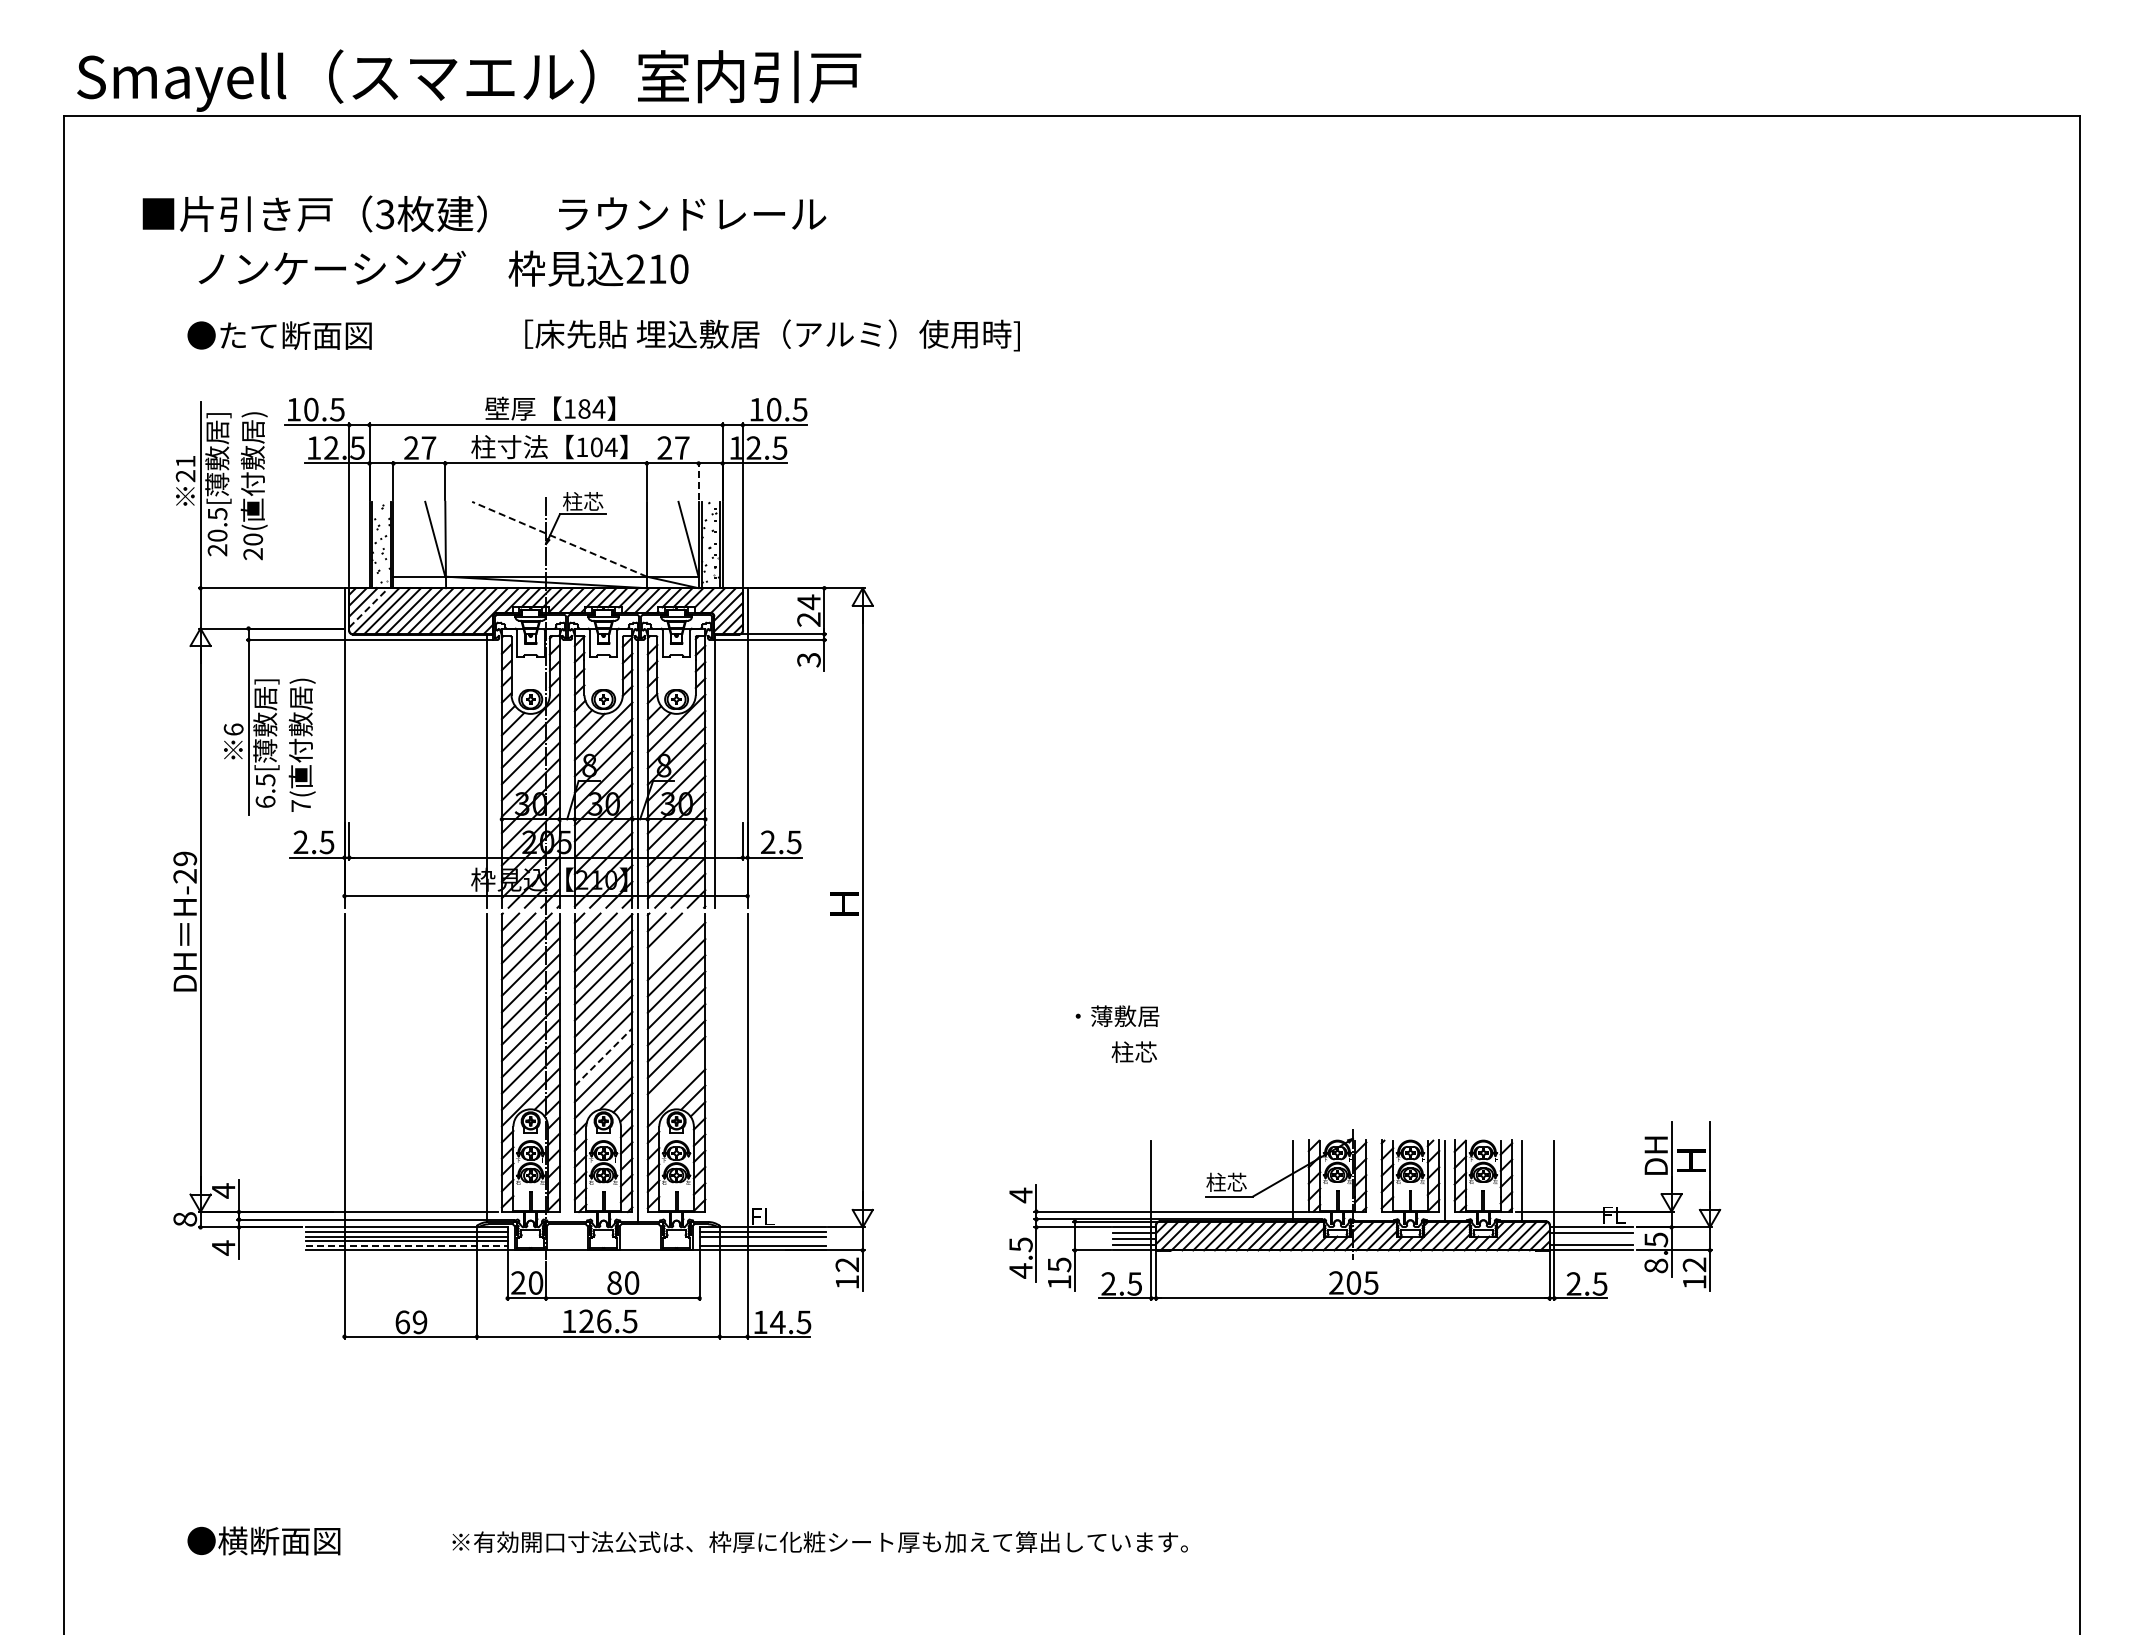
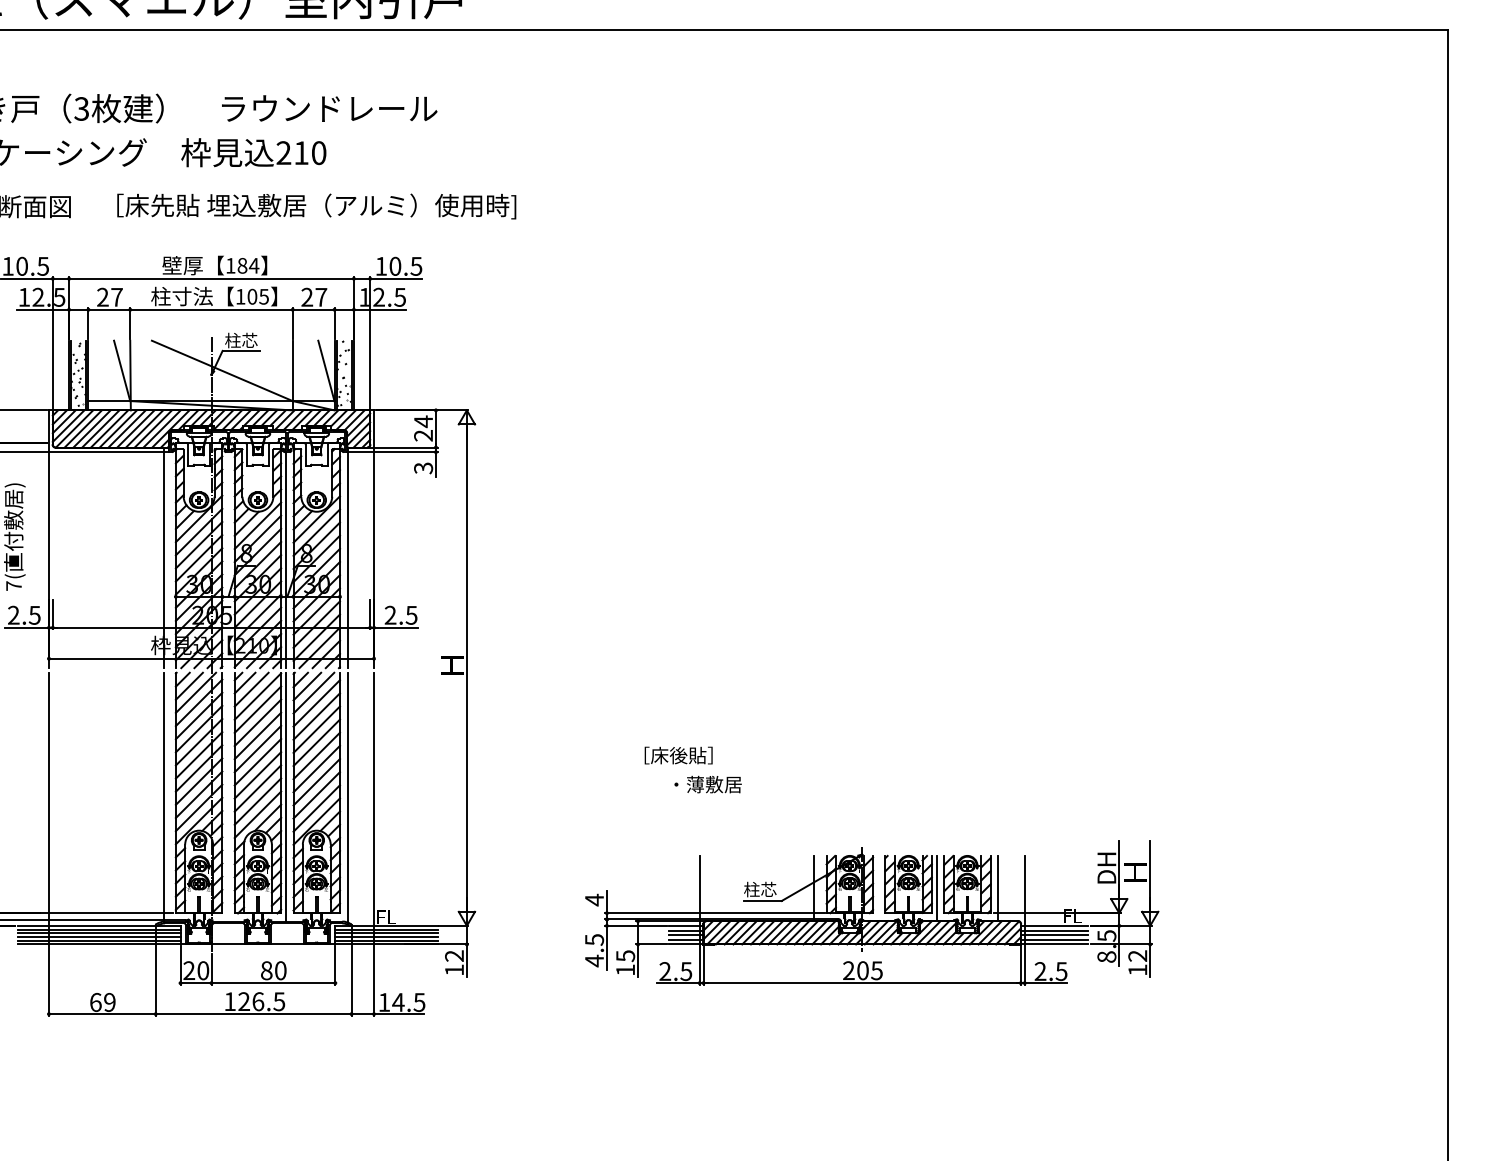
text: (772, 335) -> (316, 206), moved
text: (610, 447) -> (263, 296), 104 -> 105
line: (698, 480) -> (334, 323), dashed -> solid
line: (559, 539) -> (222, 371), dashed -> solid
line: (368, 607) -> (68, 425), dashed -> solid
line: (672, 938) -> (313, 692), added
text: (1121, 1016) -> (675, 755), ・薄敷居 -> ［床後貼］
text: (1157, 1051) -> (704, 784), 柱芯 -> ・薄敷居
line: (603, 1057) -> (257, 788), dashed -> solid
line: (714, 1068) -> (347, 797), added
line: (676, 1081) -> (316, 808), added
line: (1591, 1238) -> (1054, 934), added
line: (762, 1241) -> (386, 937), added
line: (407, 1245) -> (99, 940), dashed -> solid

